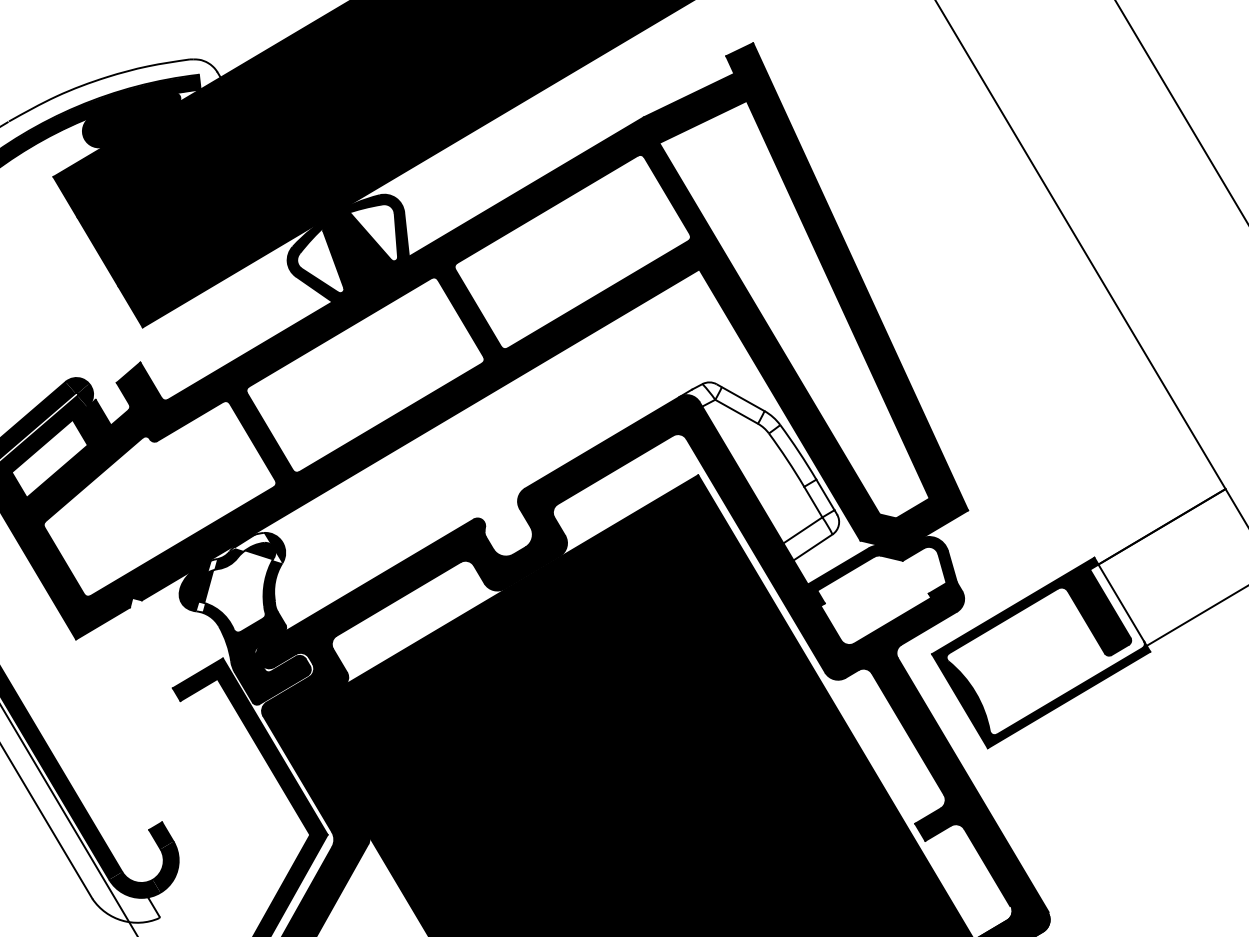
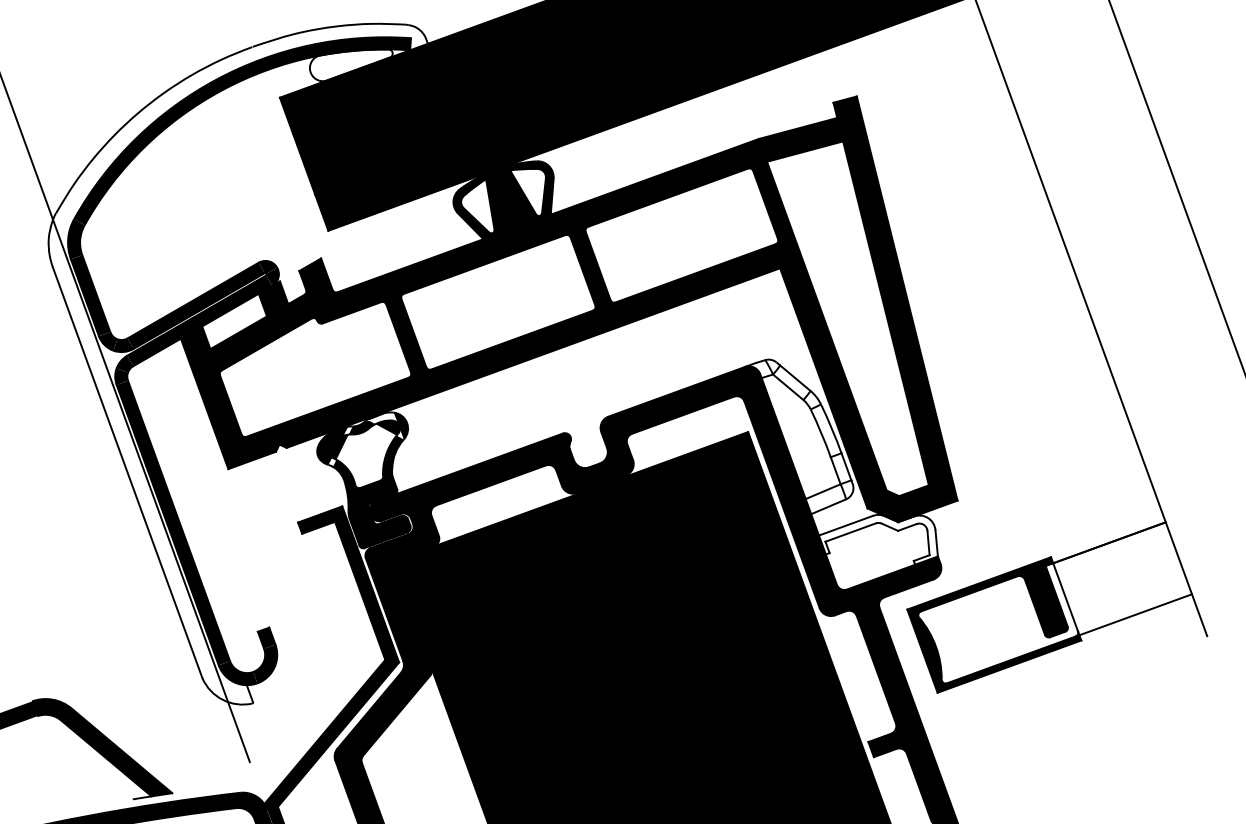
fill: (132, 121) -> (351, 65), removed
fill: (879, 575) -> (877, 539), removed

